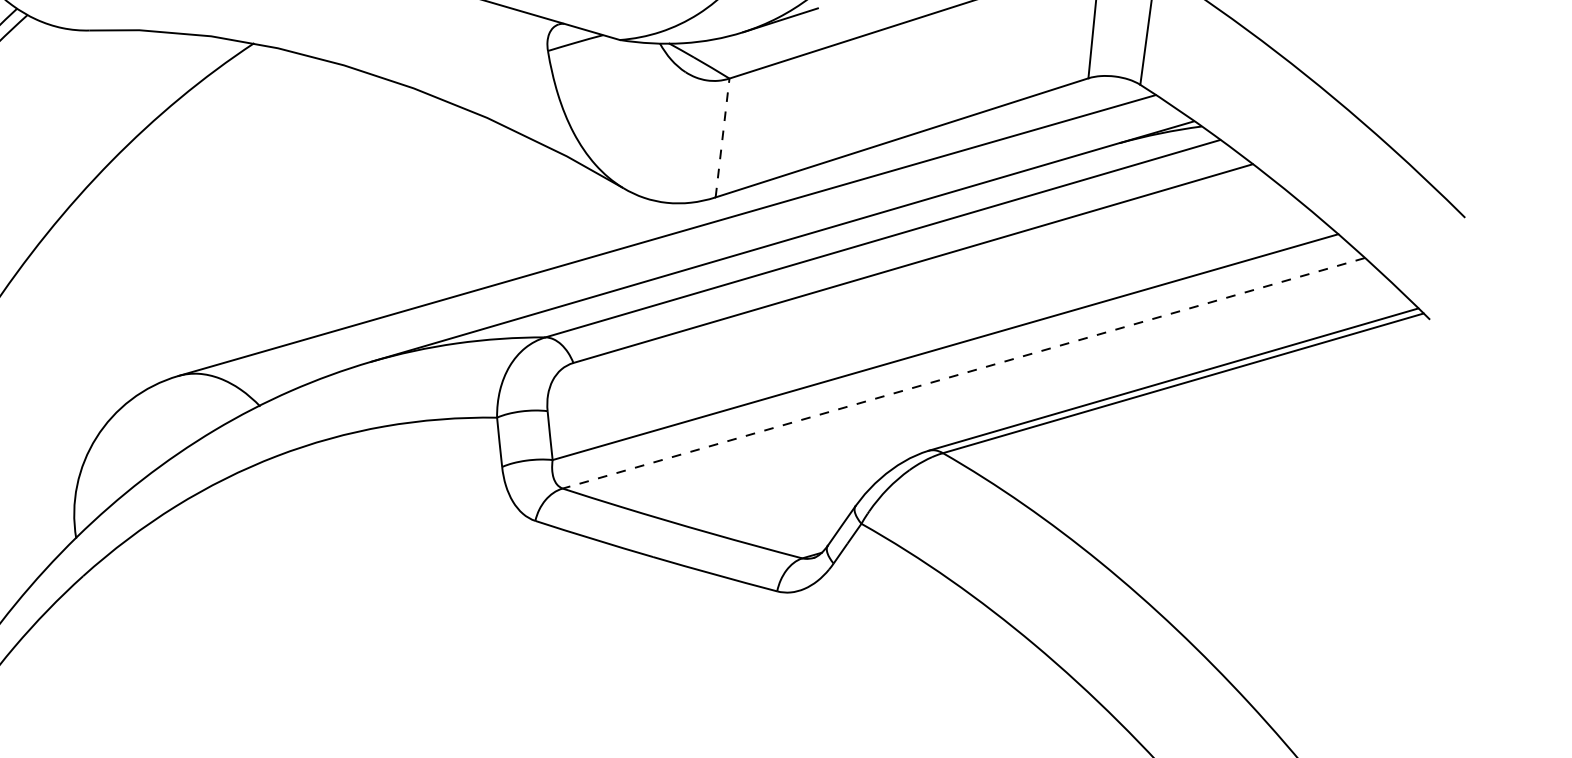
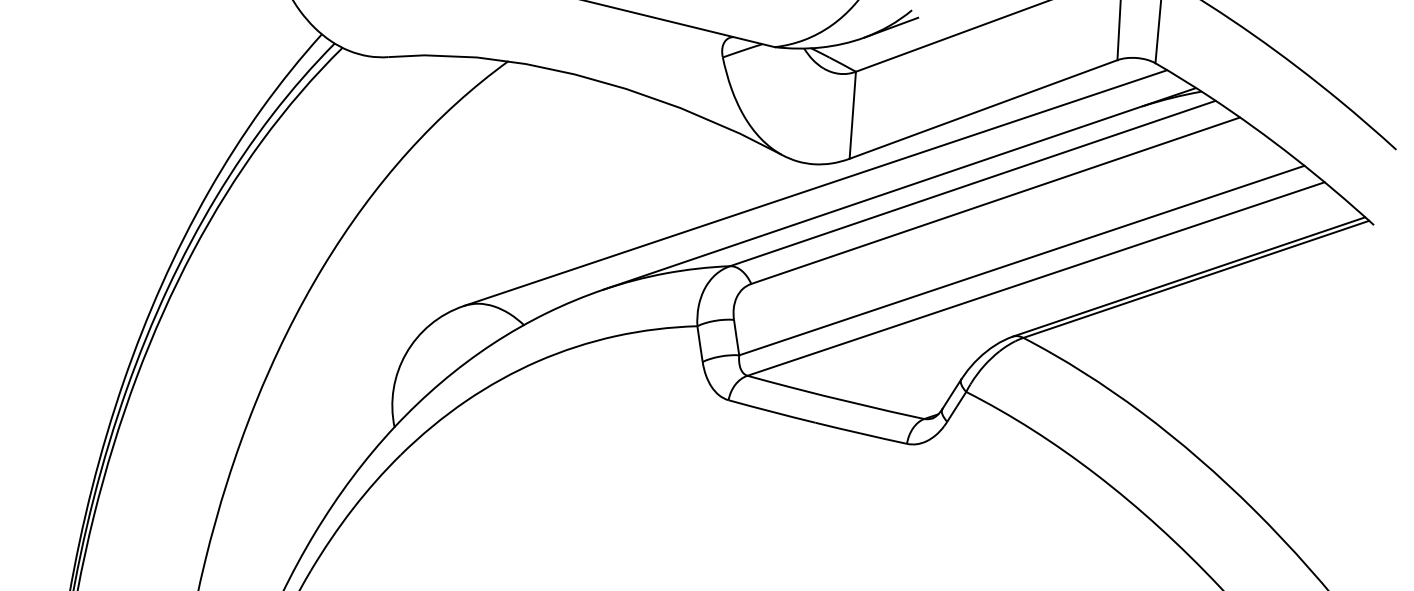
line: (722, 138) -> (852, 115), dashed -> solid
line: (963, 373) -> (1035, 279), dashed -> solid

